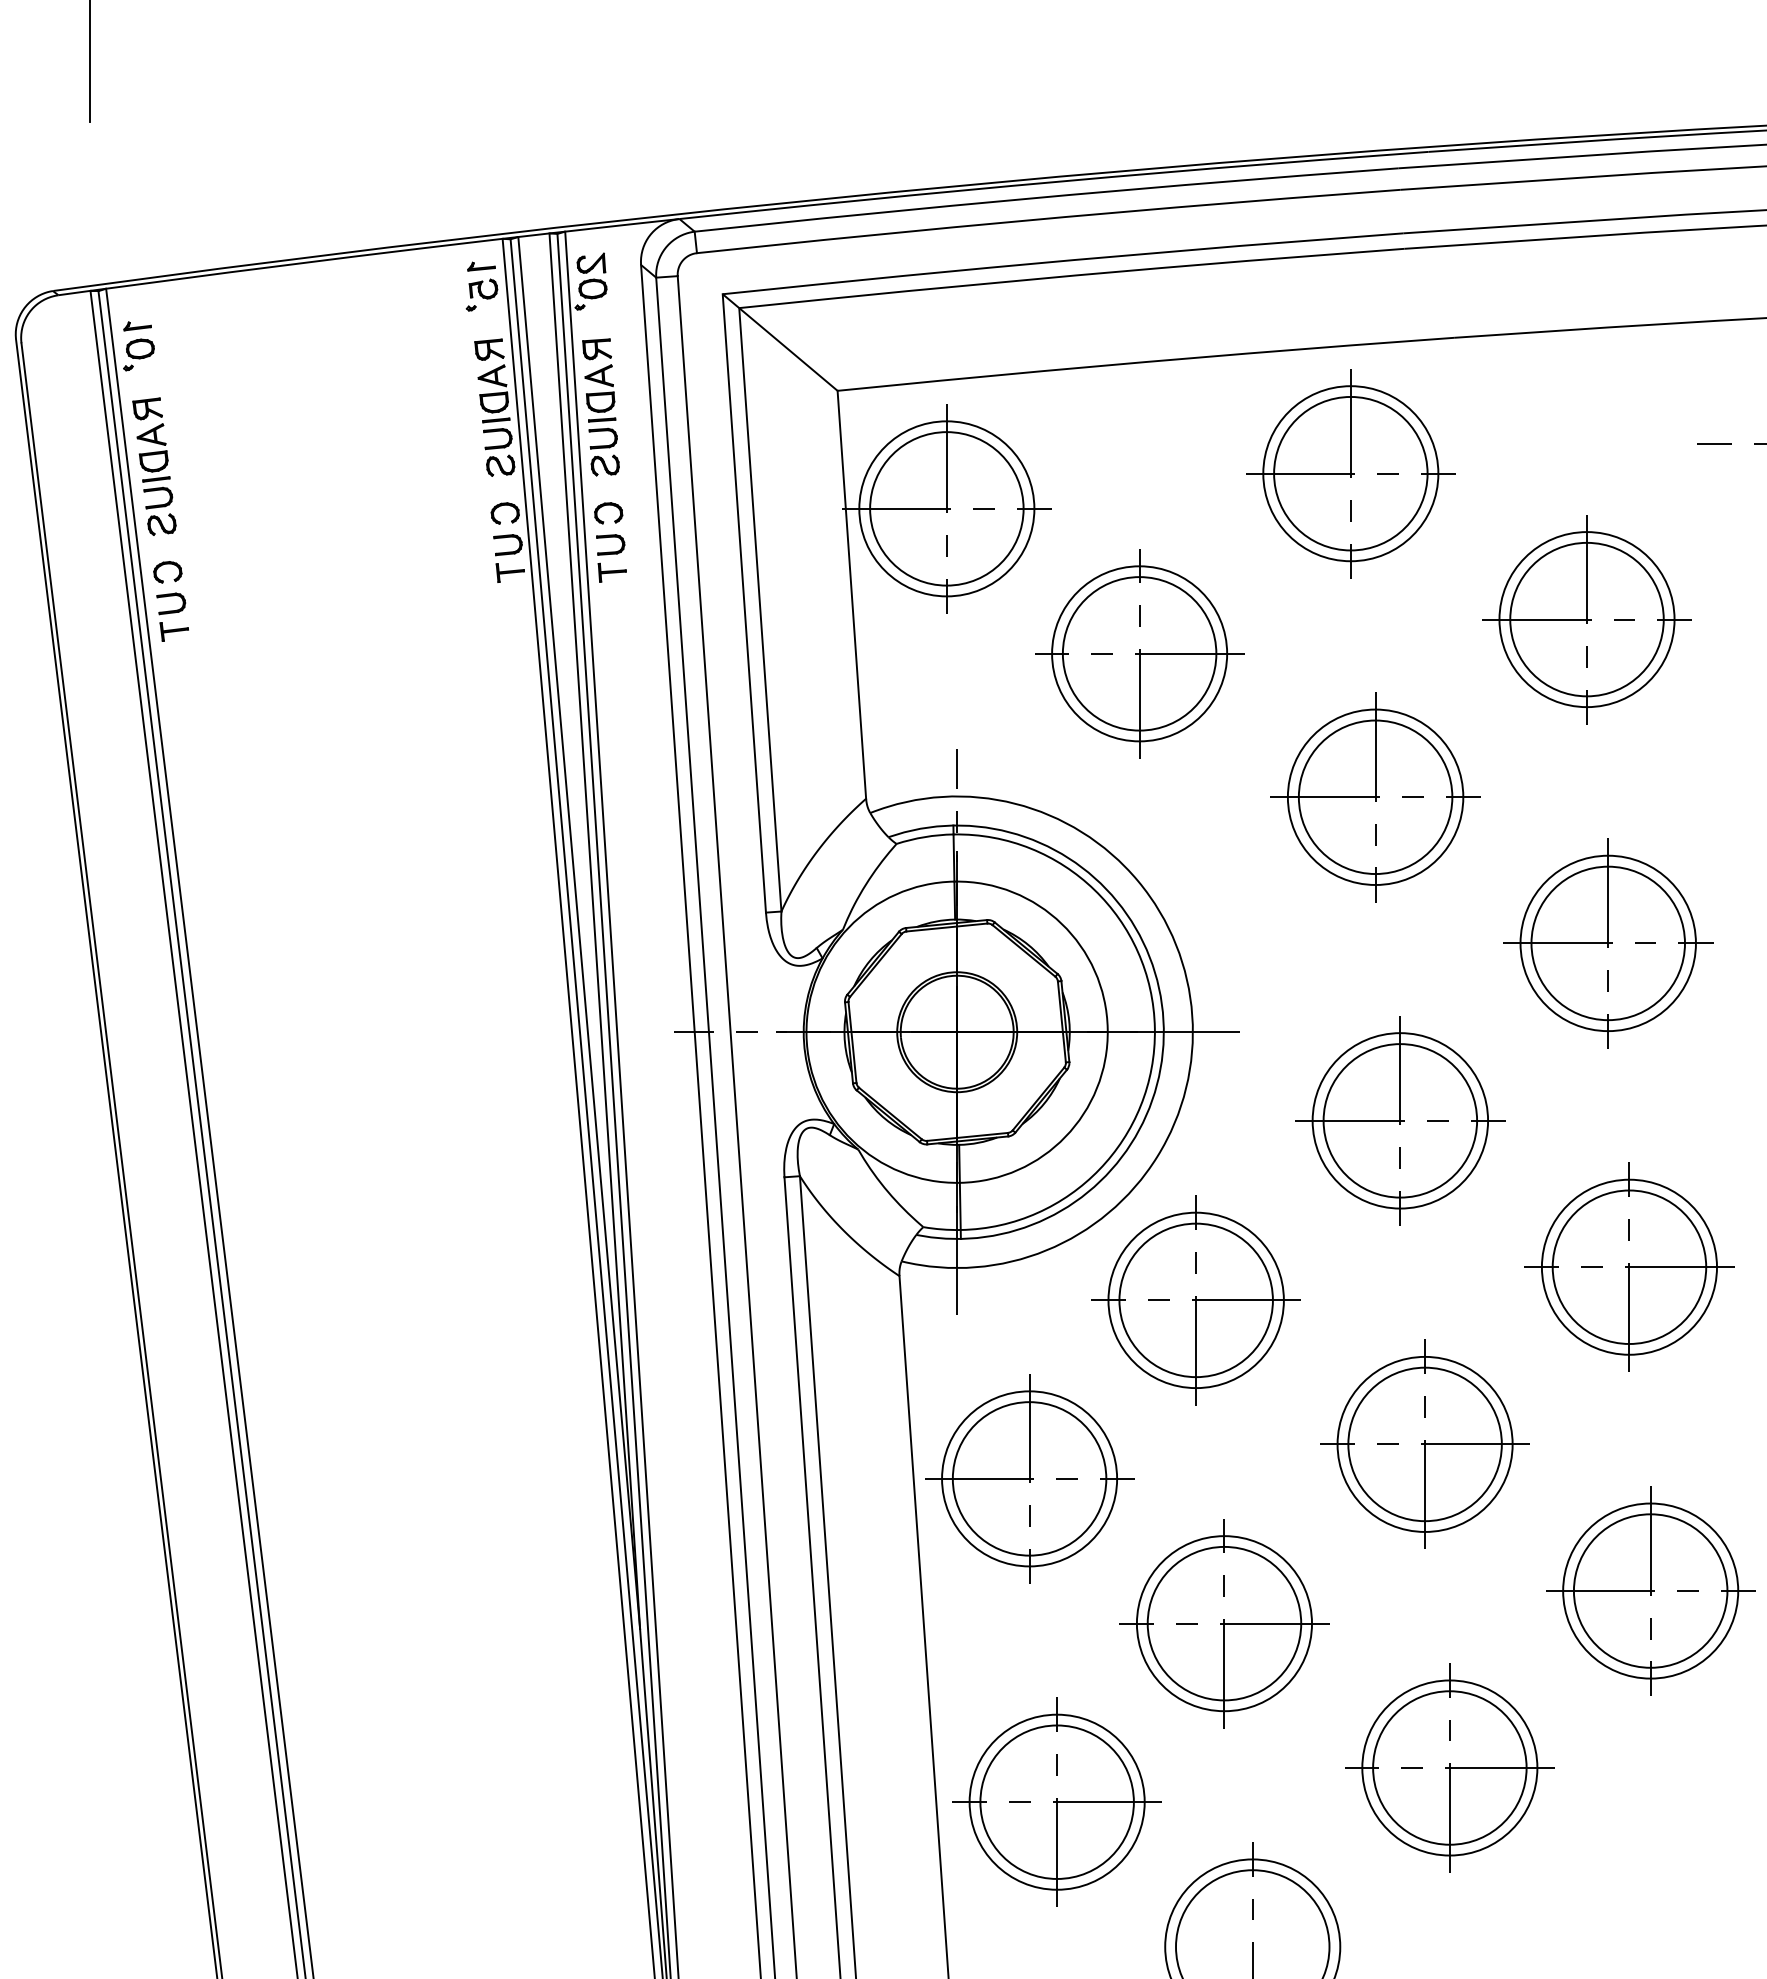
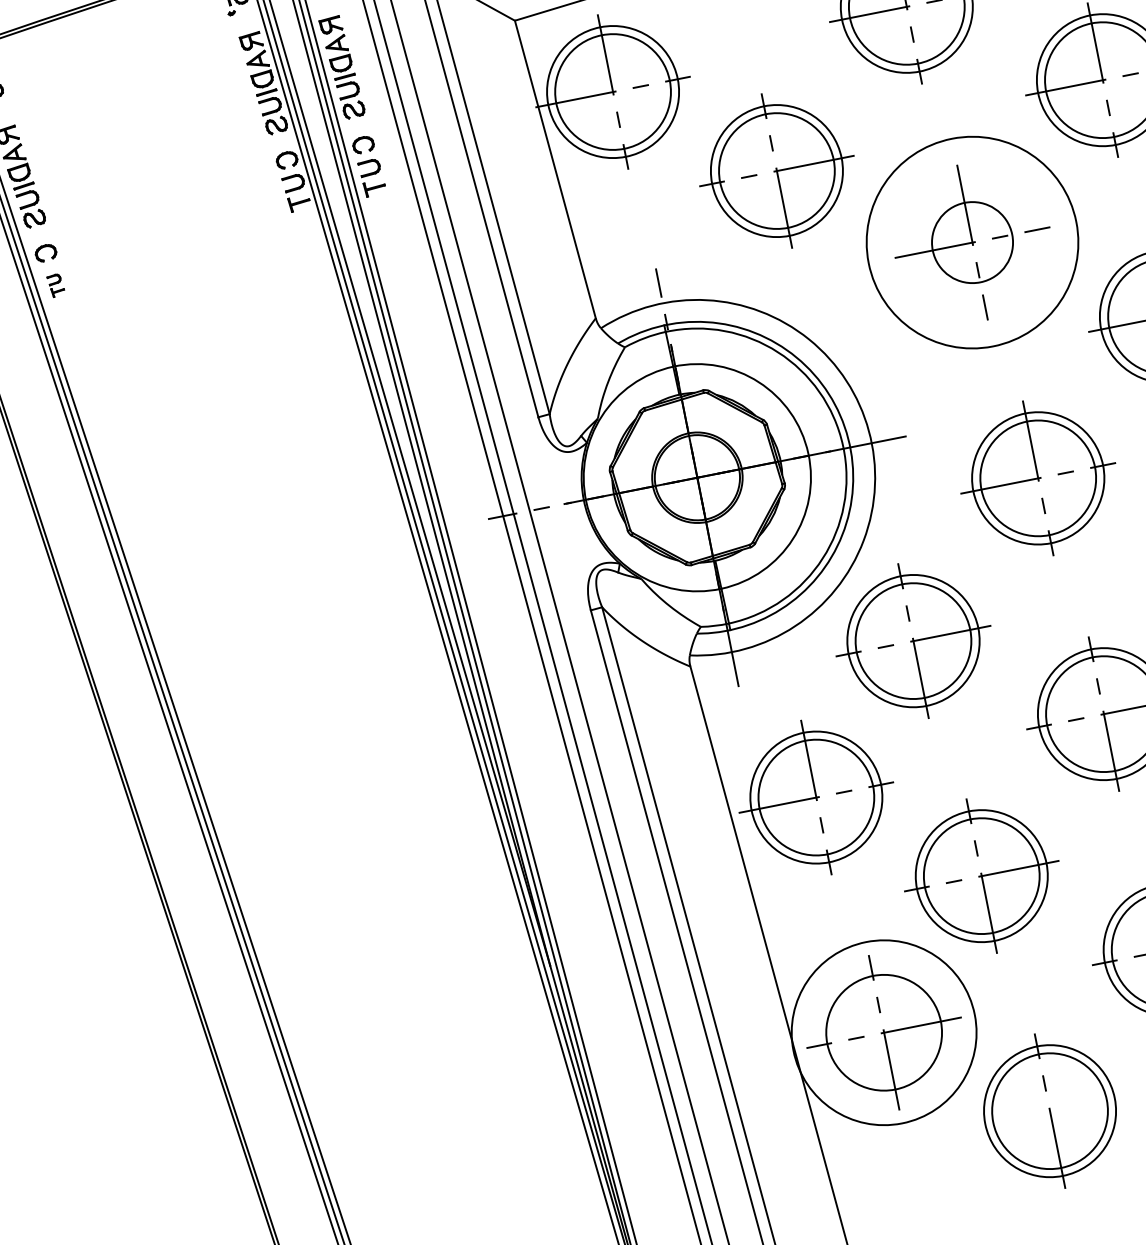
part: (172, 616) -> (55, 285), size x0.6
circle: (1375, 796) -> (972, 242), size x1.6
circle: (1375, 797) -> (972, 242), size x0.7
circle: (1056, 1801) -> (883, 1032), size x1.4

